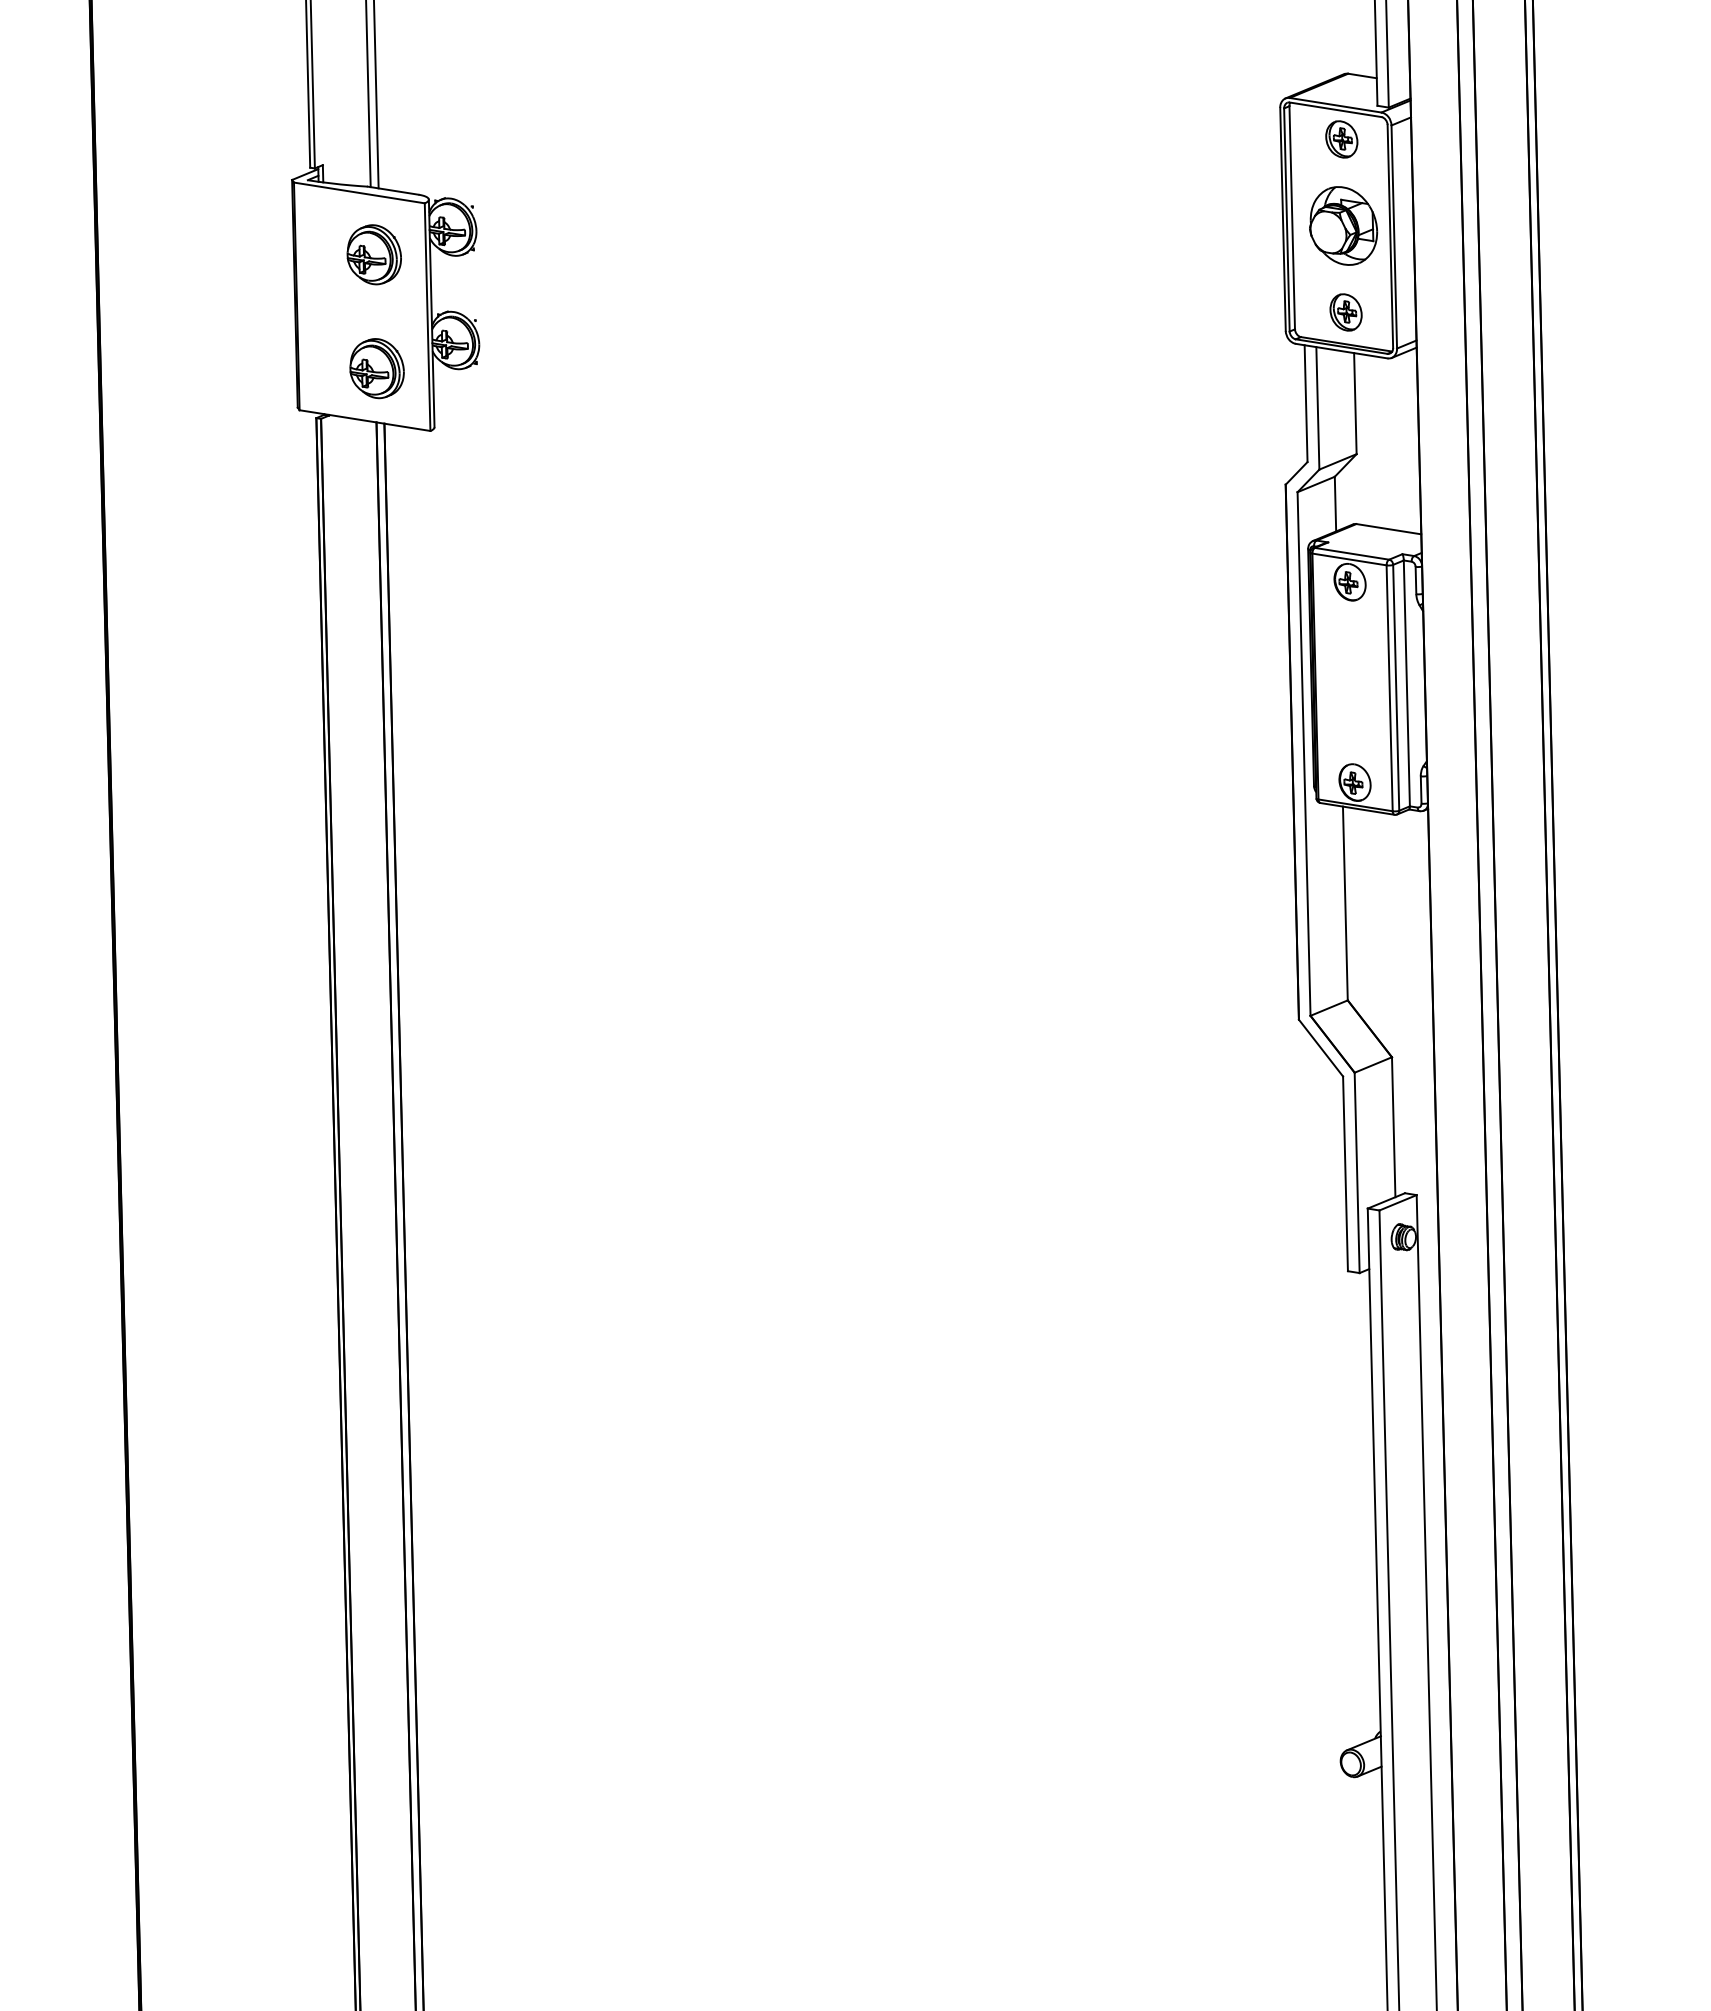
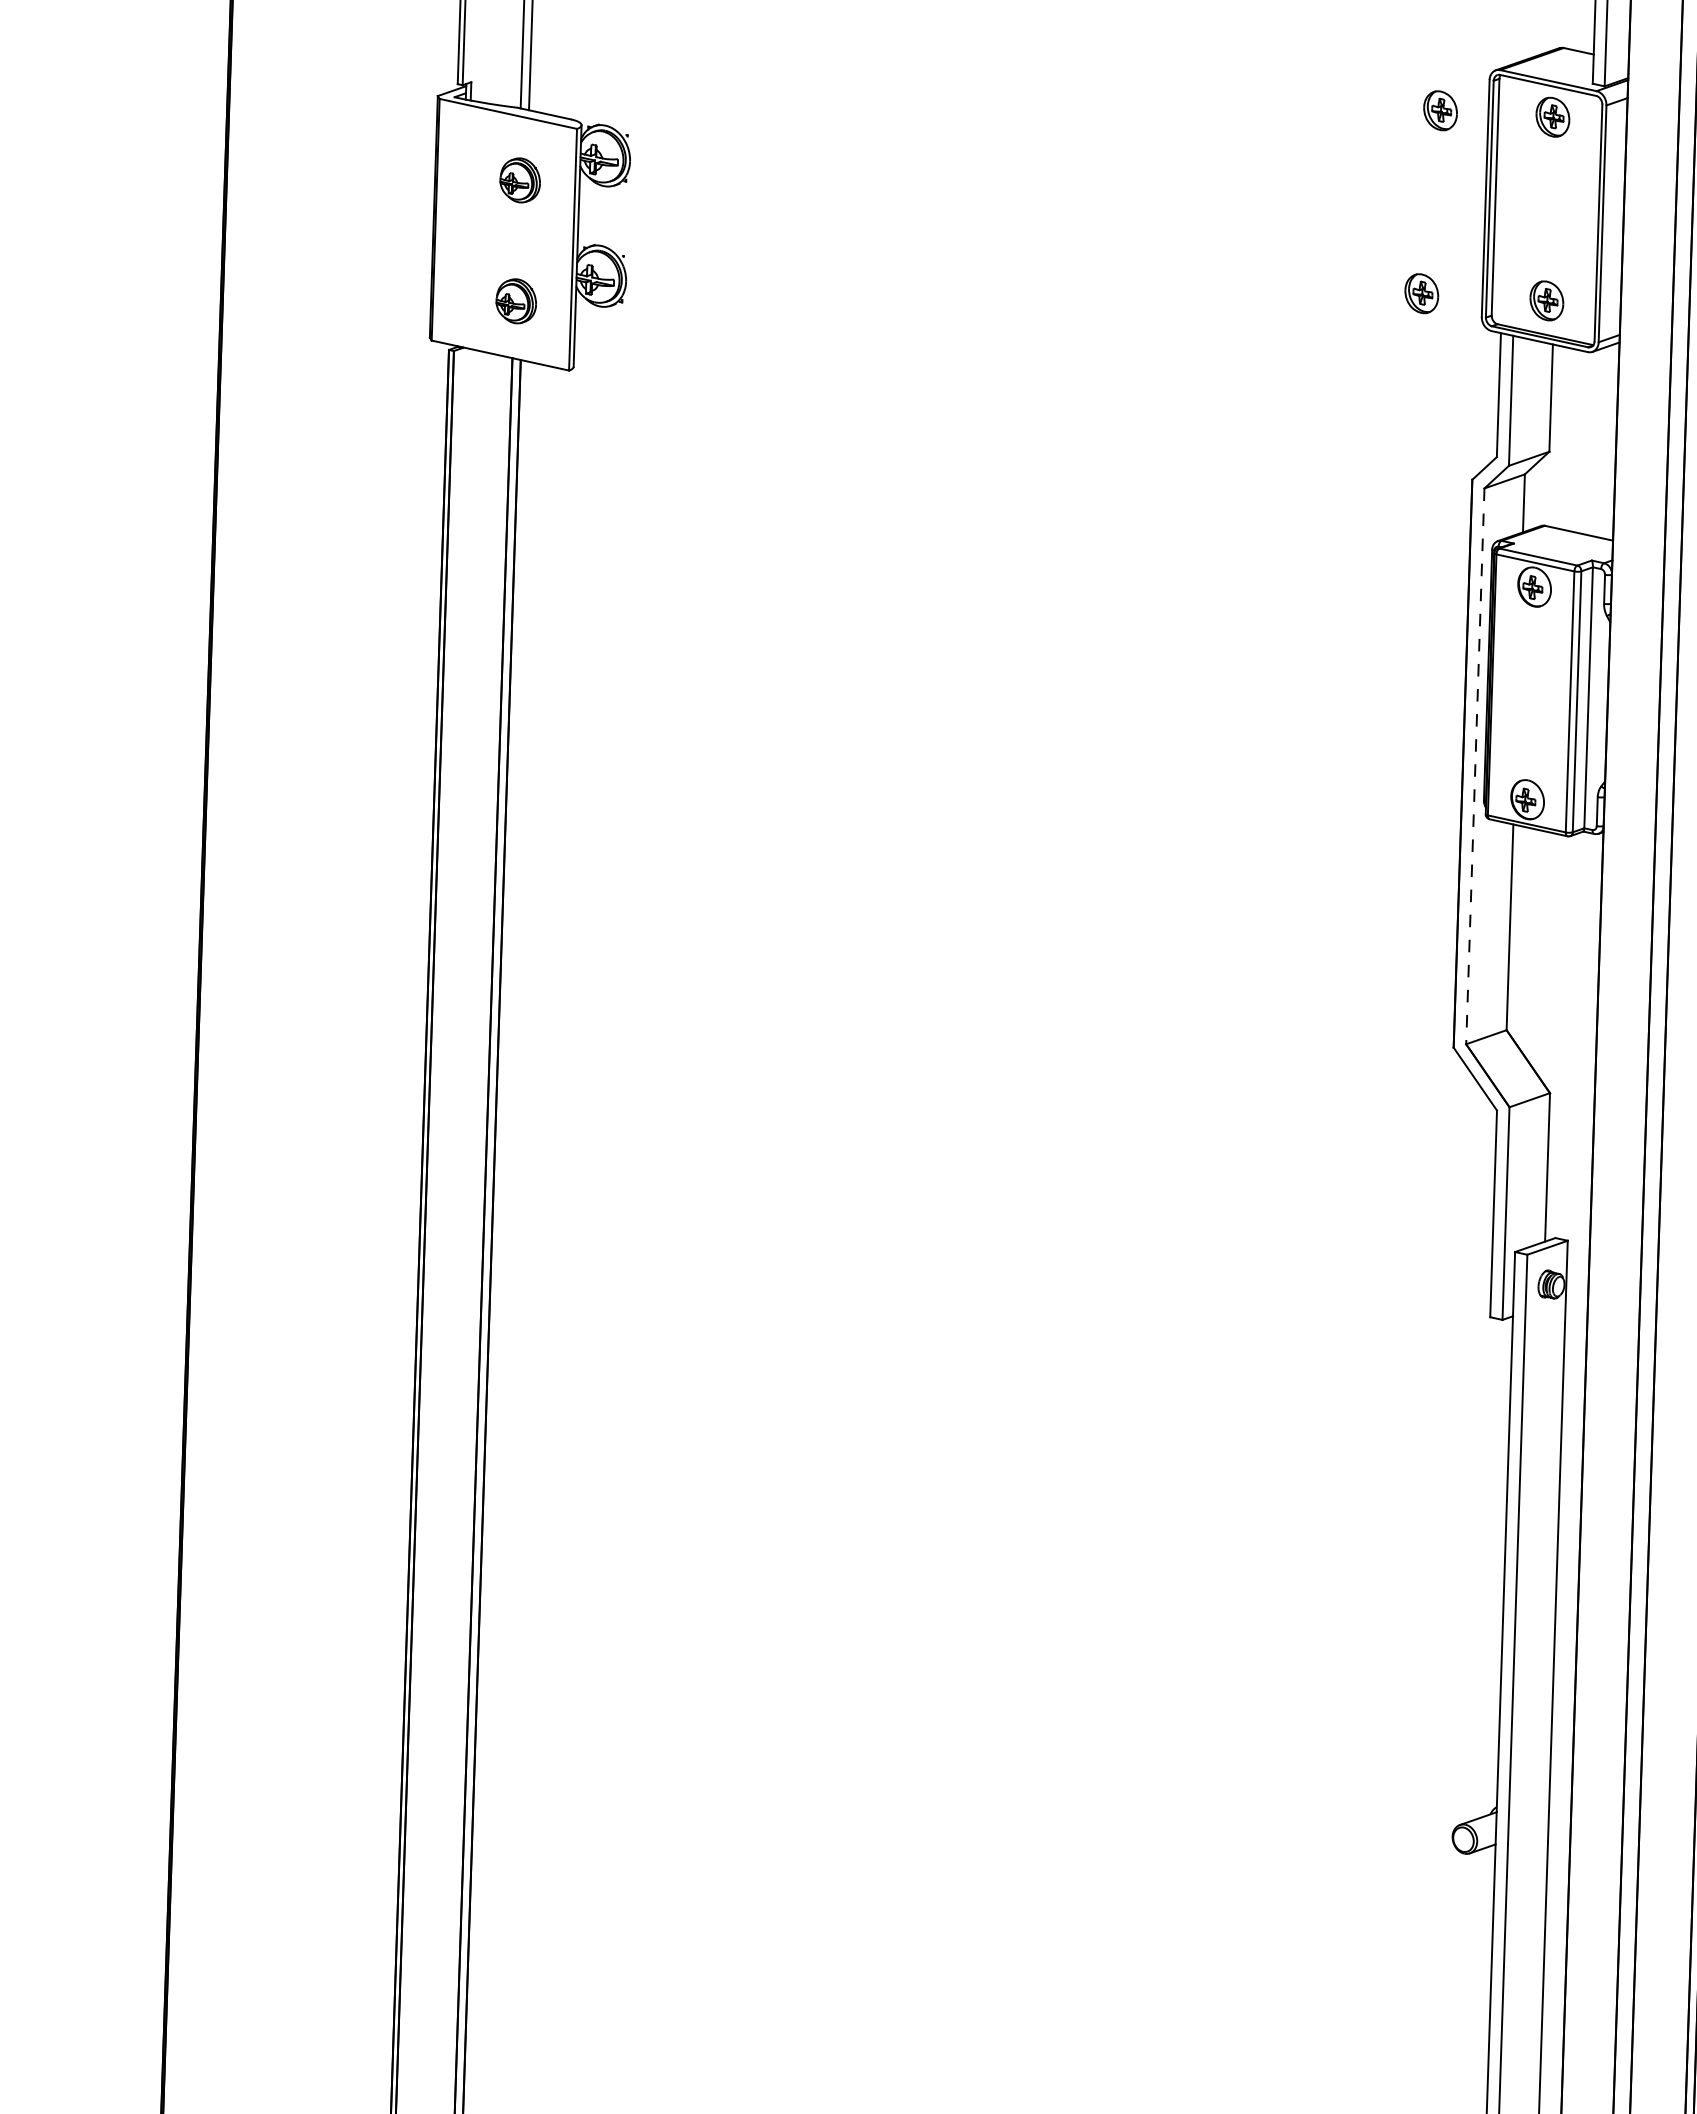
part: (1235, 139) -> (1440, 110), added
part: (1343, 225) -> (1549, 208), removed
part: (373, 254) -> (519, 180), size x0.7
part: (1227, 312) -> (1421, 293), added
part: (376, 368) -> (515, 301), size x0.7
line: (1304, 754) -> (1475, 766), solid -> dashed

